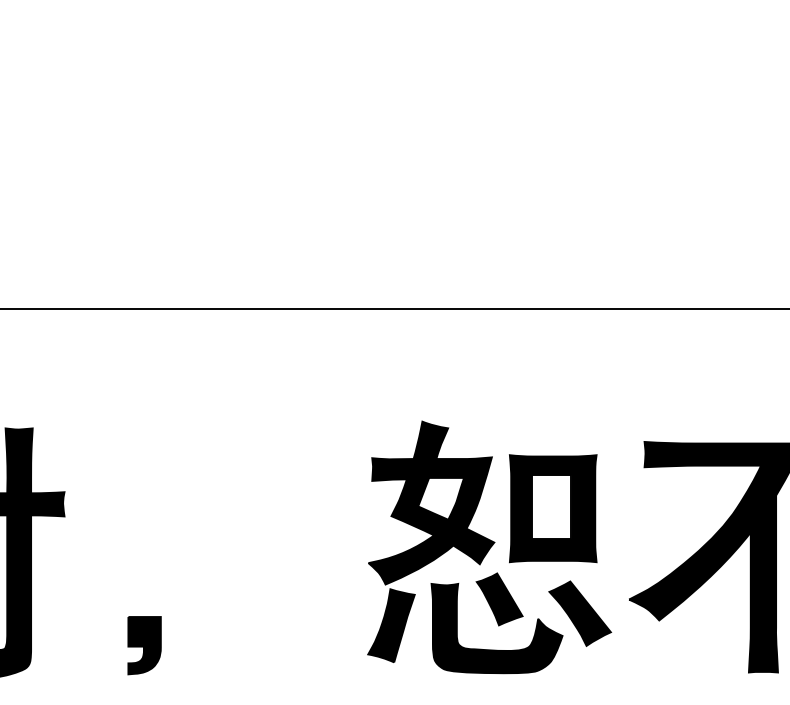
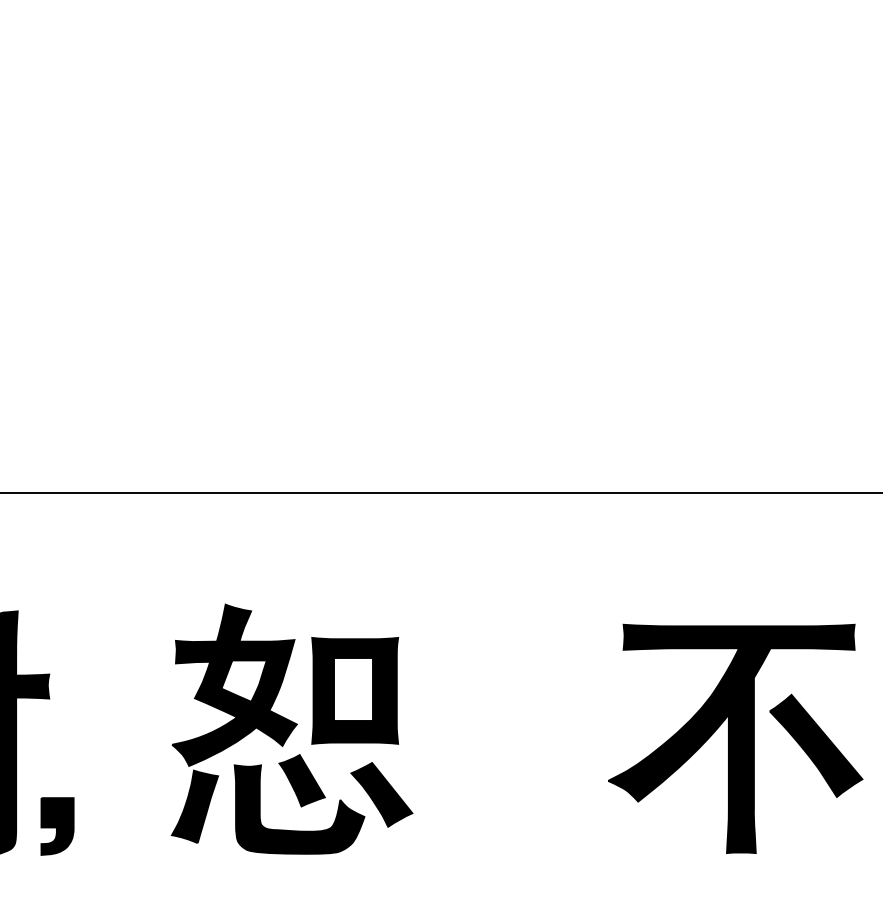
part: (488, 546) -> (291, 728), moved
part: (144, 645) -> (57, 826), moved

